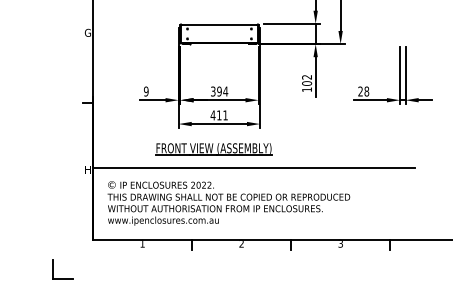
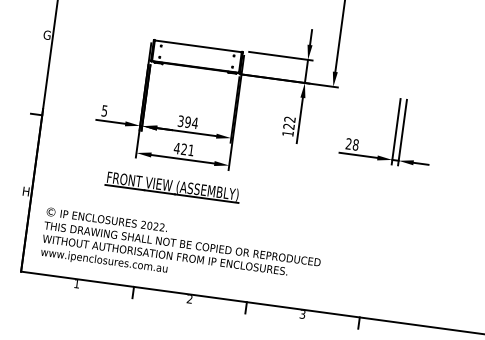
text: (307, 83) -> (289, 126), 102 -> 122
text: (146, 91) -> (104, 110), 9 -> 5
text: (219, 115) -> (184, 149), 411 -> 421
line: (254, 168) -> (216, 215), removed

